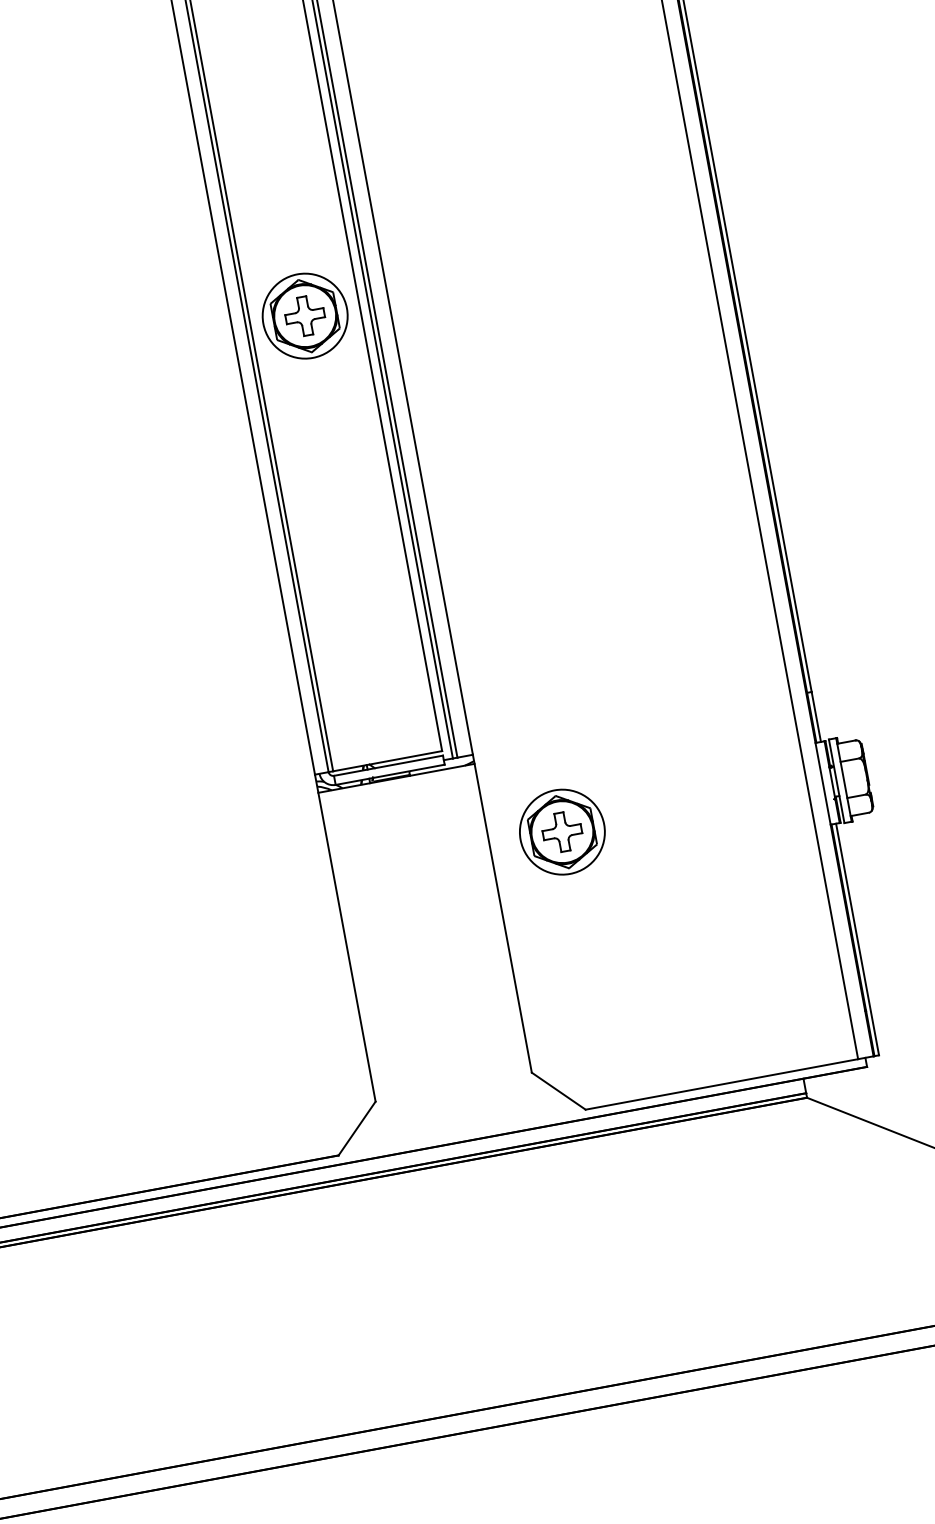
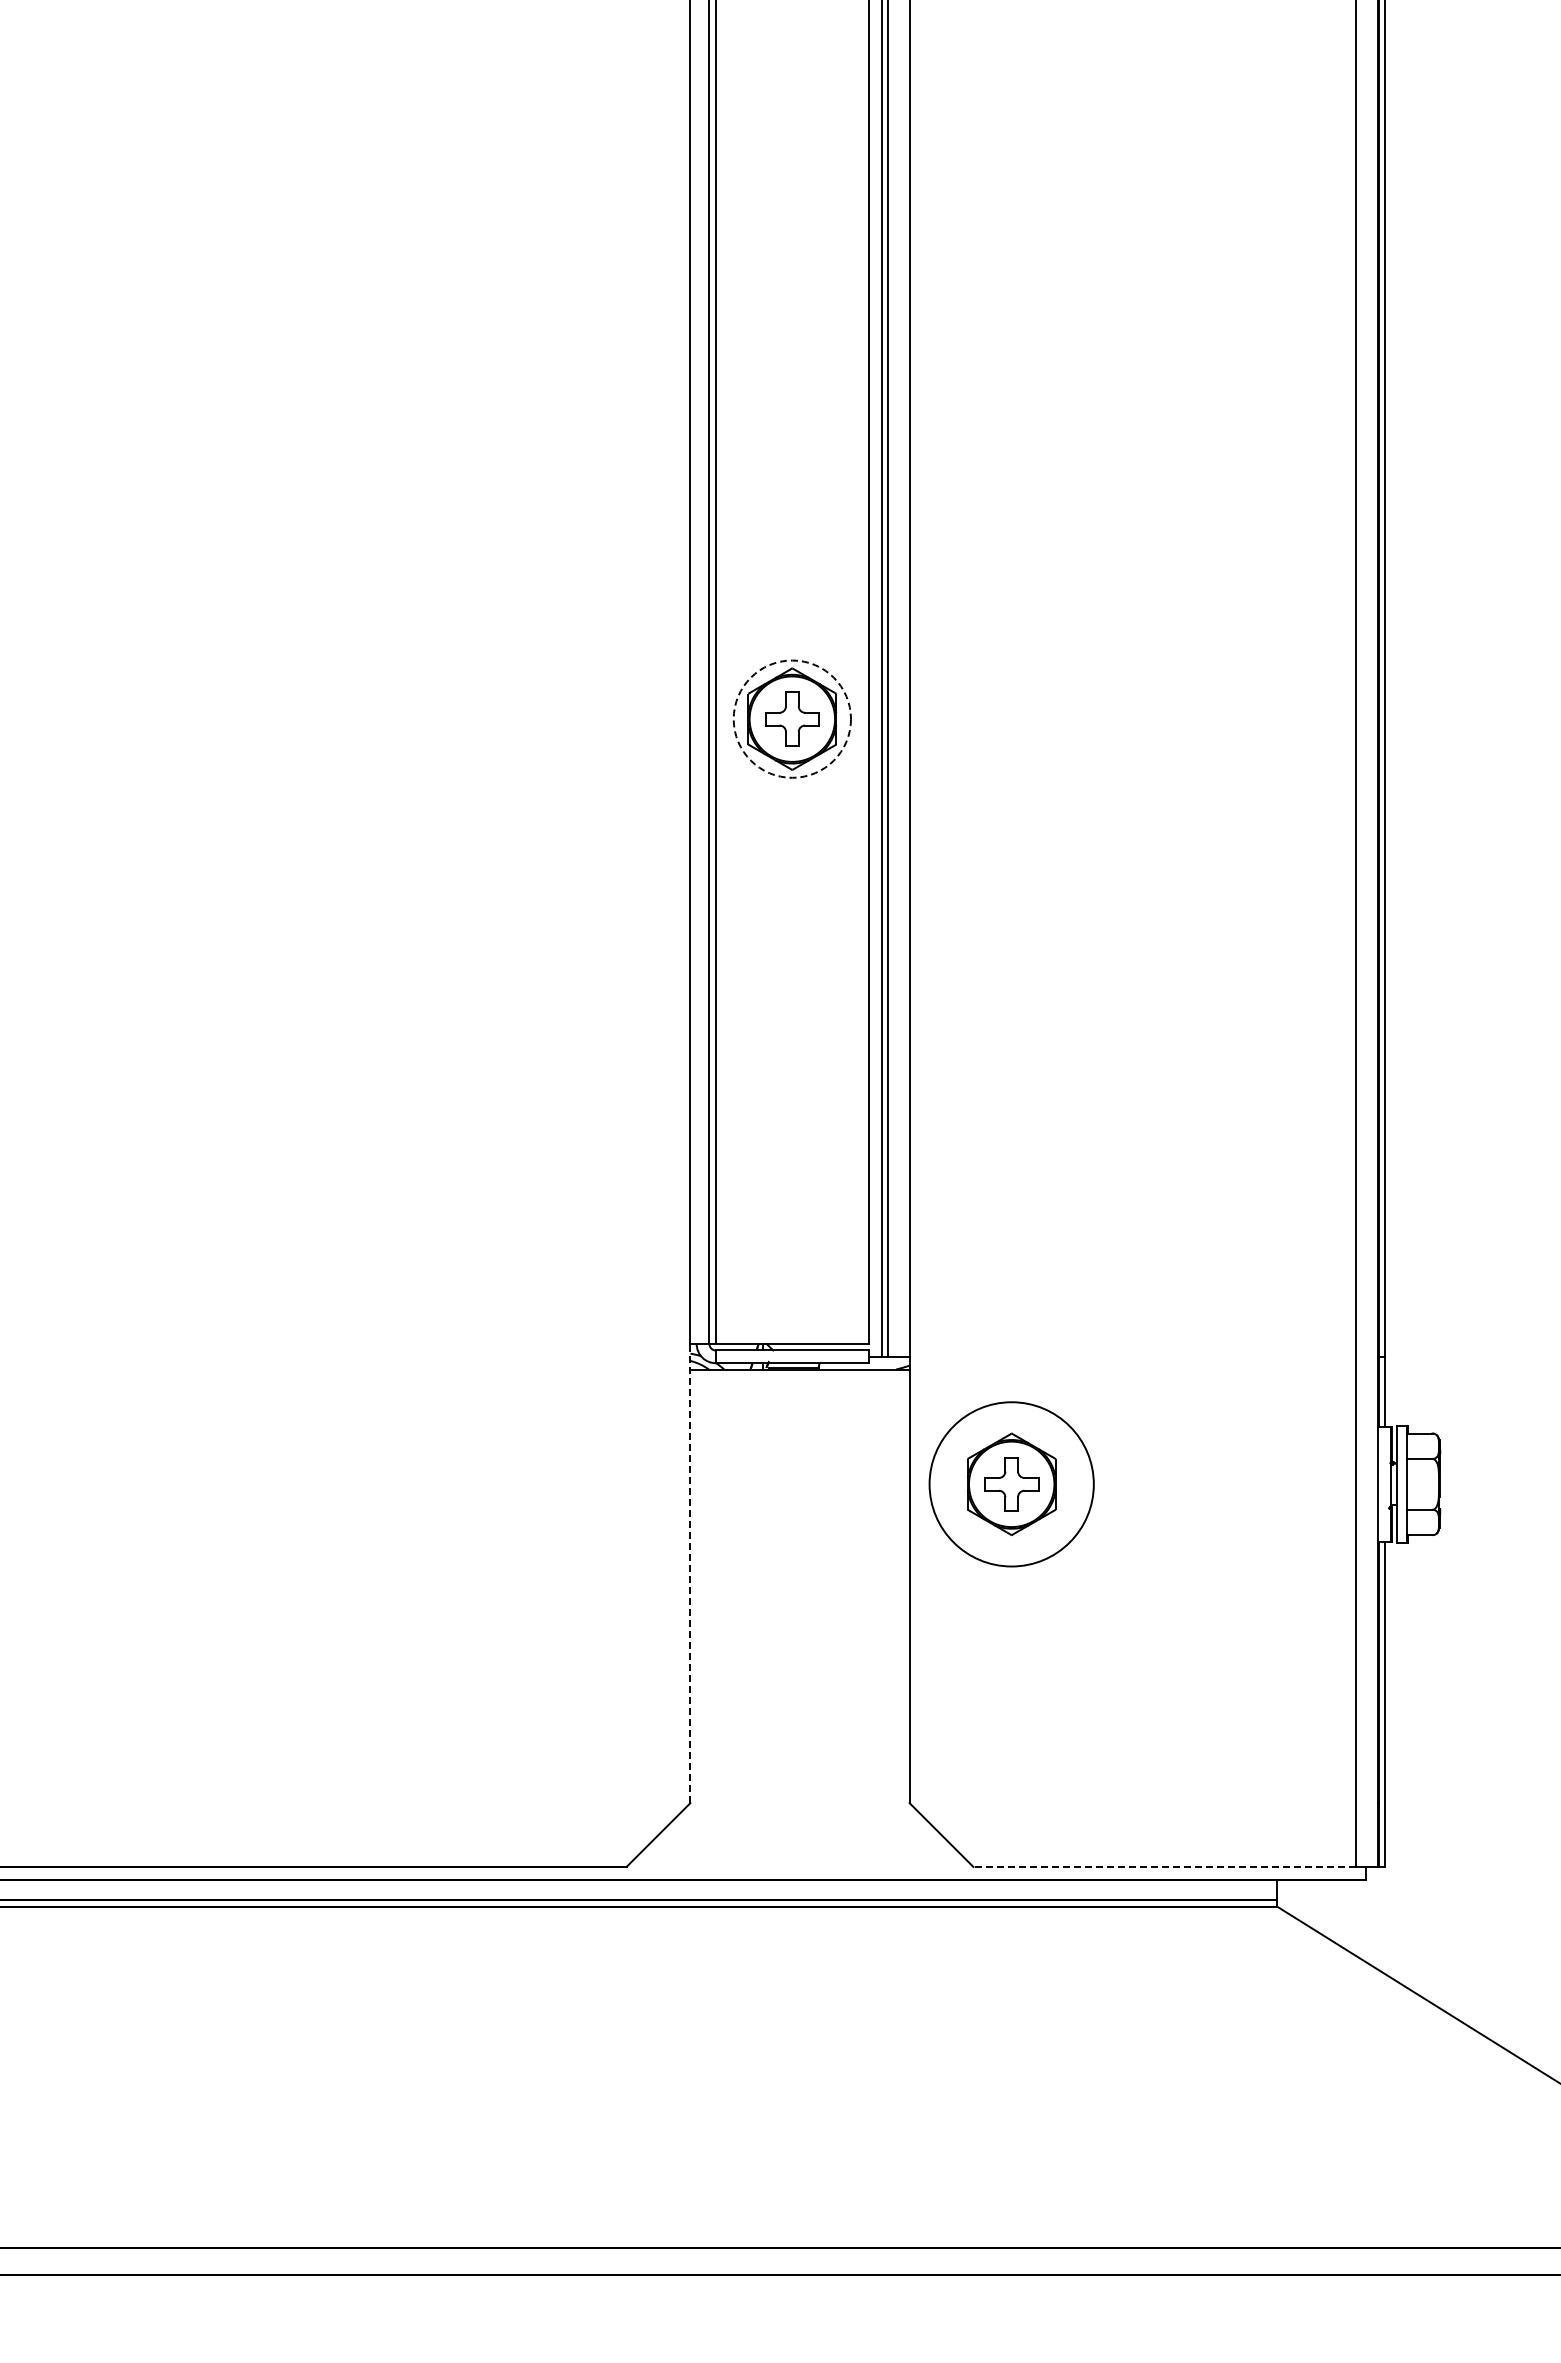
circle: (305, 315) -> (792, 718), solid -> dashed
circle: (562, 832) -> (1011, 1484), size x1.4
line: (345, 938) -> (690, 1573), solid -> dashed
line: (721, 1084) -> (1164, 1866), solid -> dashed

